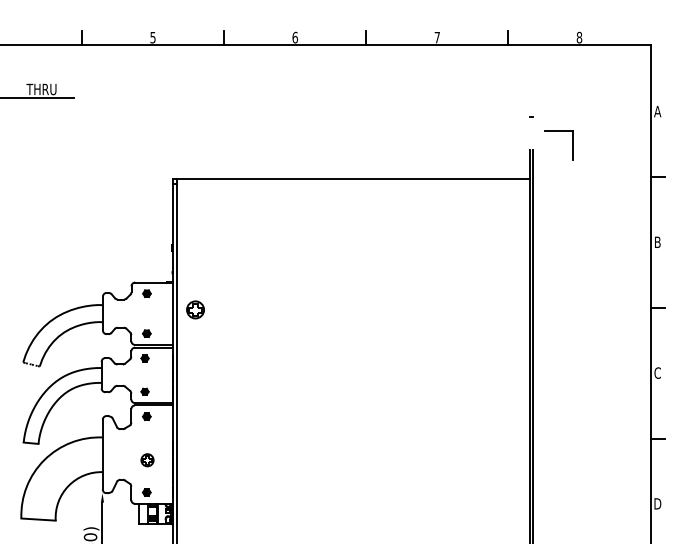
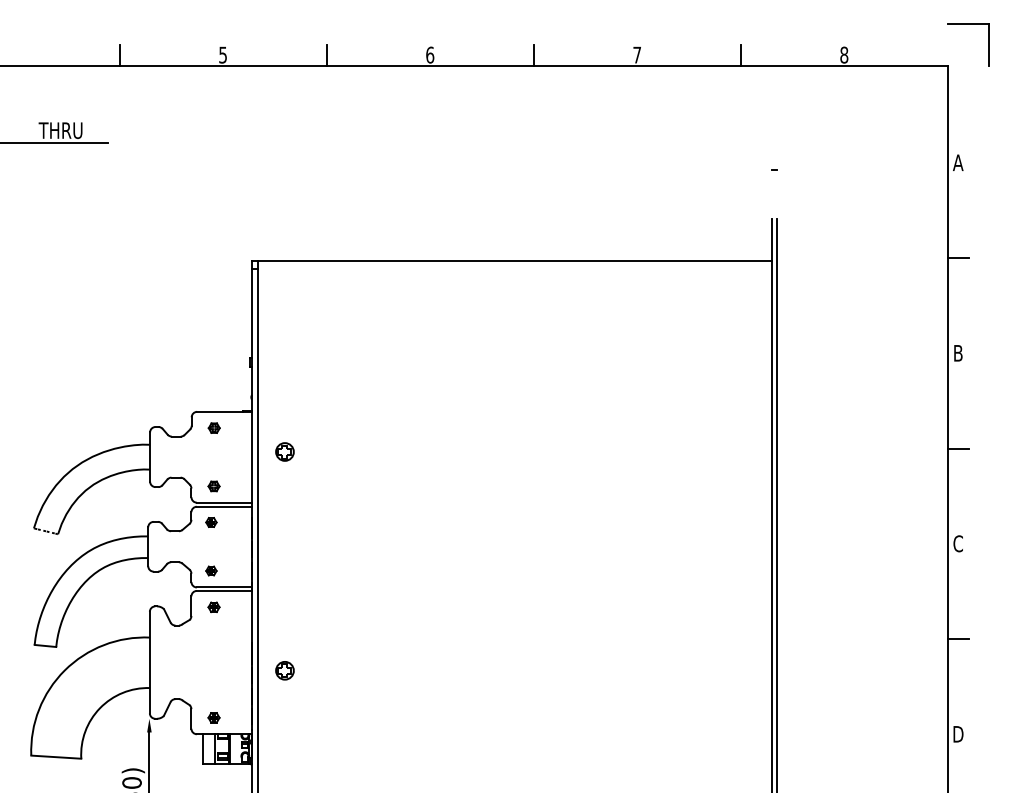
part: (558, 131) -> (968, 24), moved
part: (195, 310) -> (284, 452), size x0.71
part: (147, 460) -> (284, 671), moved

